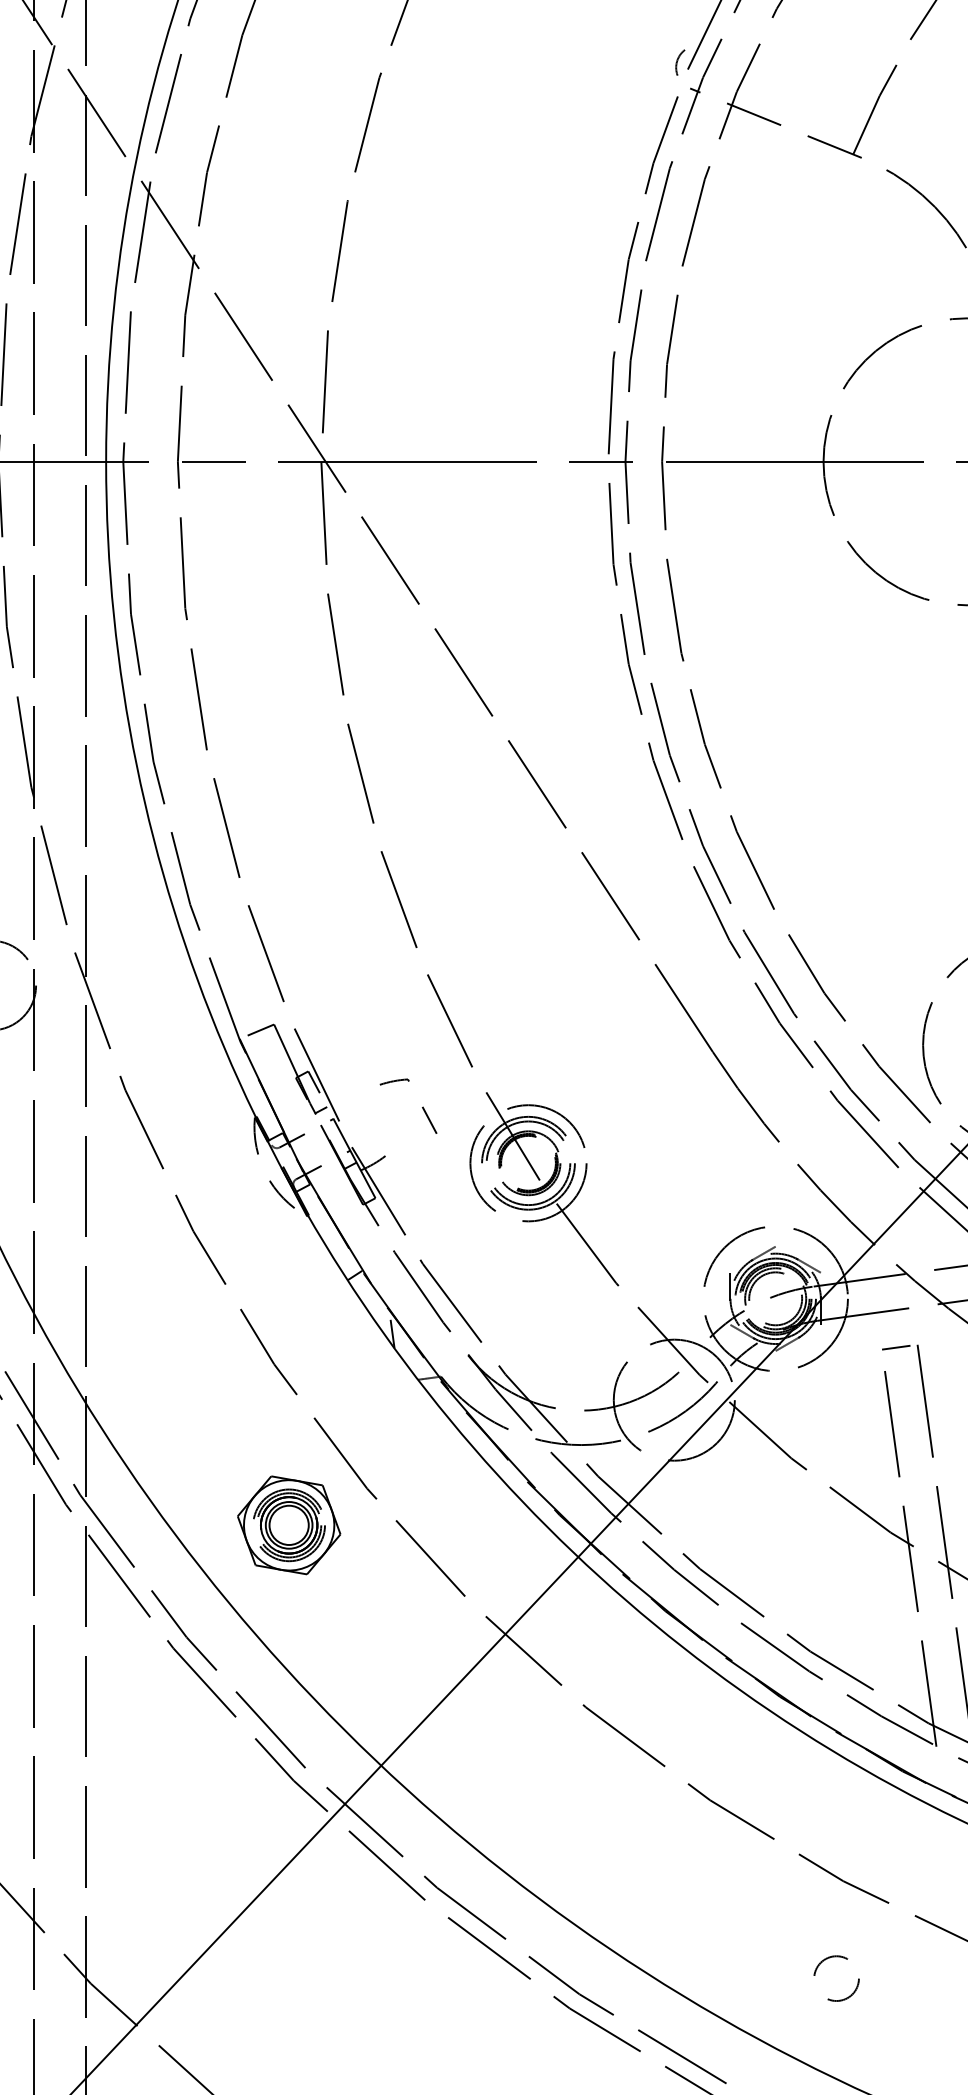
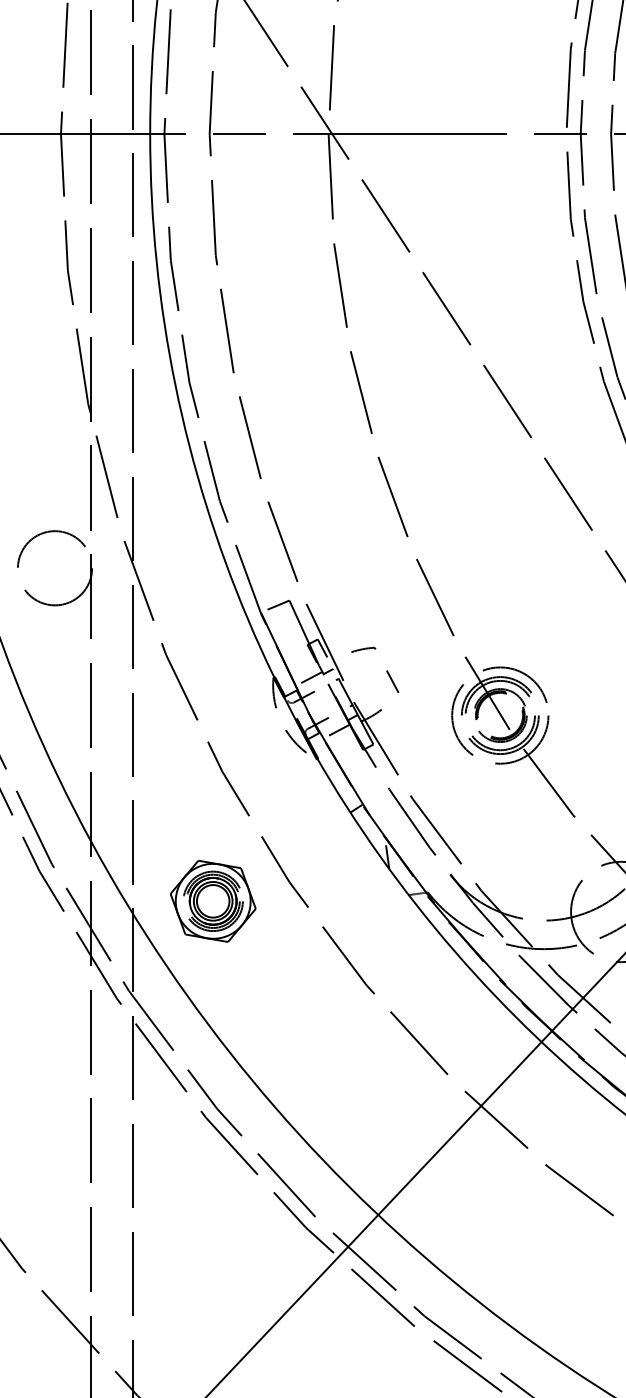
part: (422, 1107) -> (386, 670), moved
line: (296, 1119) -> (308, 679), added
line: (330, 1182) -> (336, 731), added
part: (289, 1525) -> (213, 901), moved

